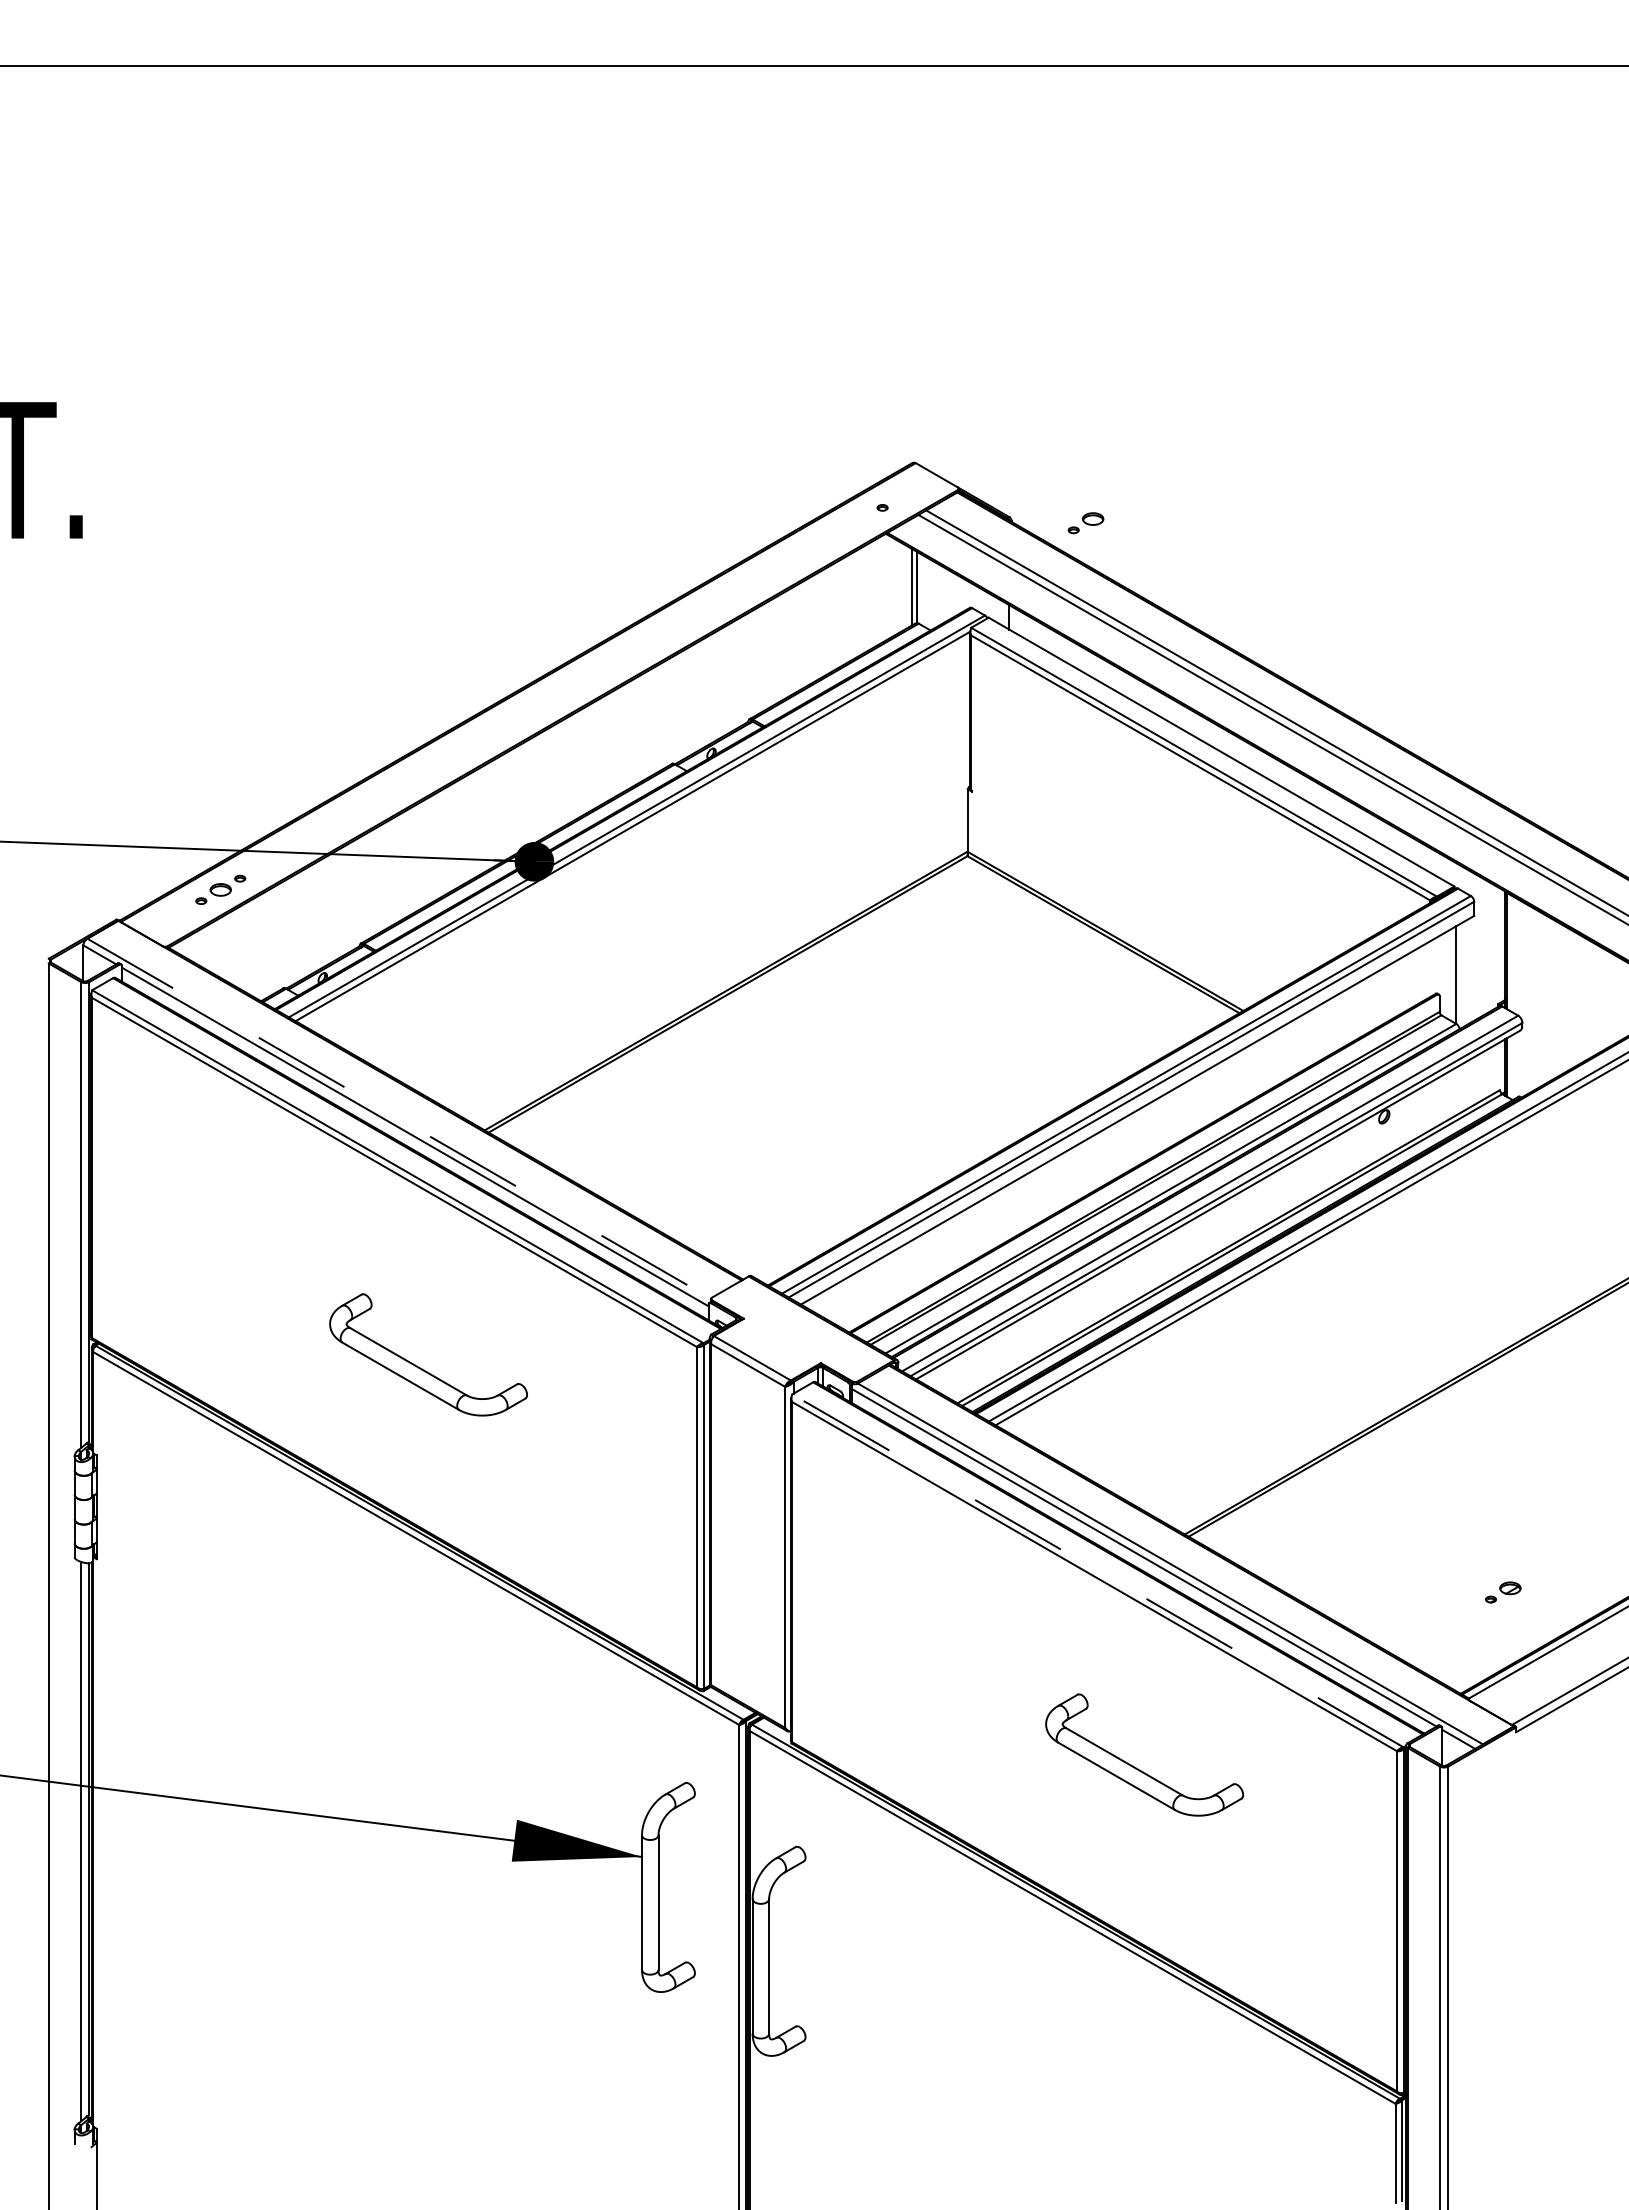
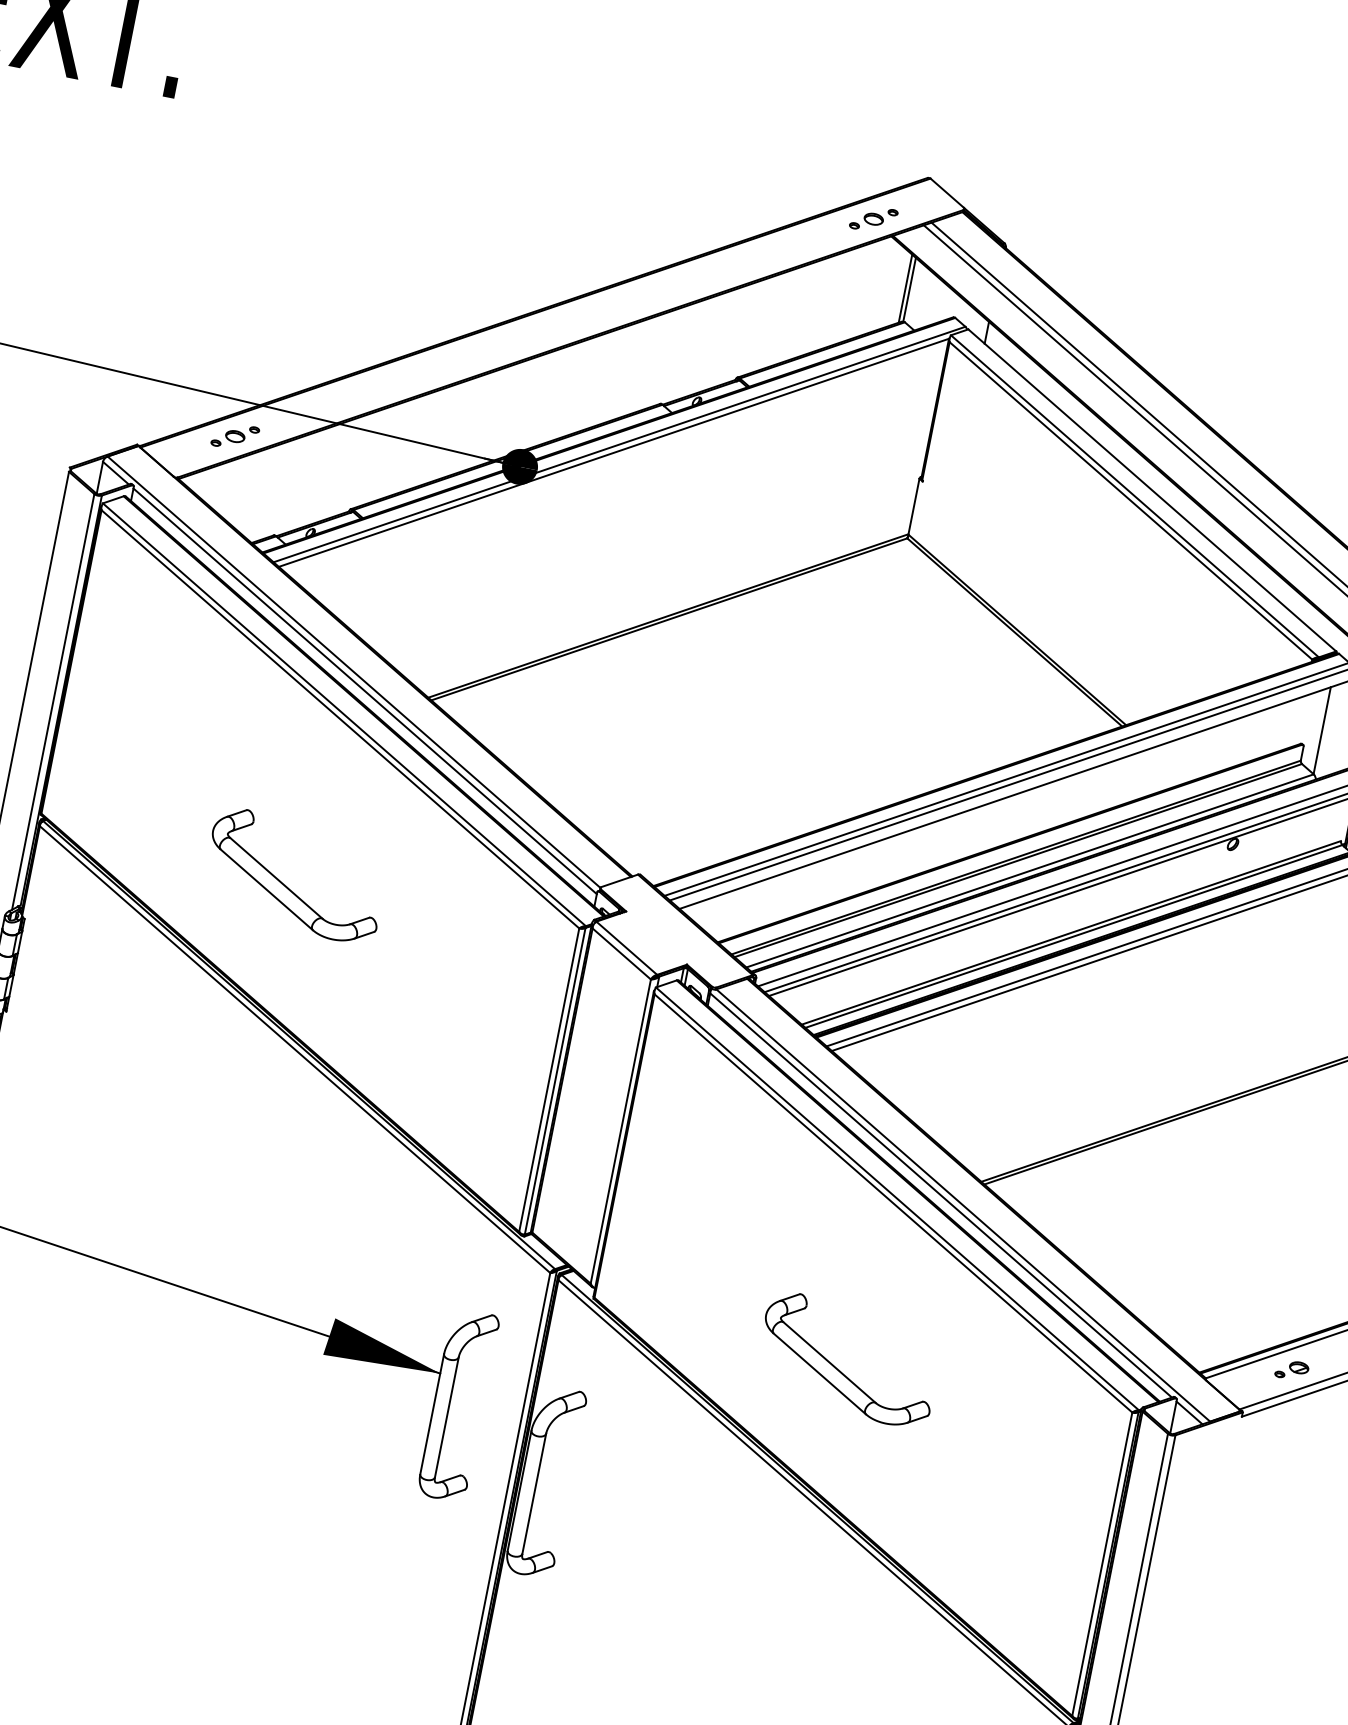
part: (1085, 523) -> (866, 221), moved
line: (399, 1119) -> (354, 672), dashed -> solid
part: (422, 1368) -> (287, 886), moved
line: (1097, 1570) -> (897, 1198), dashed -> solid
part: (1503, 1592) -> (1292, 1370), moved
part: (1138, 1768) -> (840, 1370), moved

